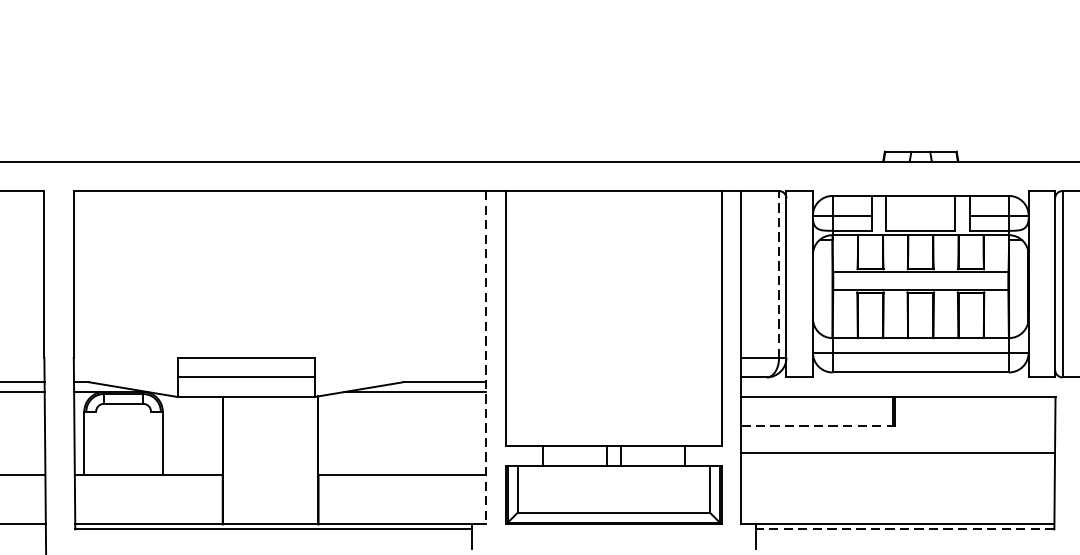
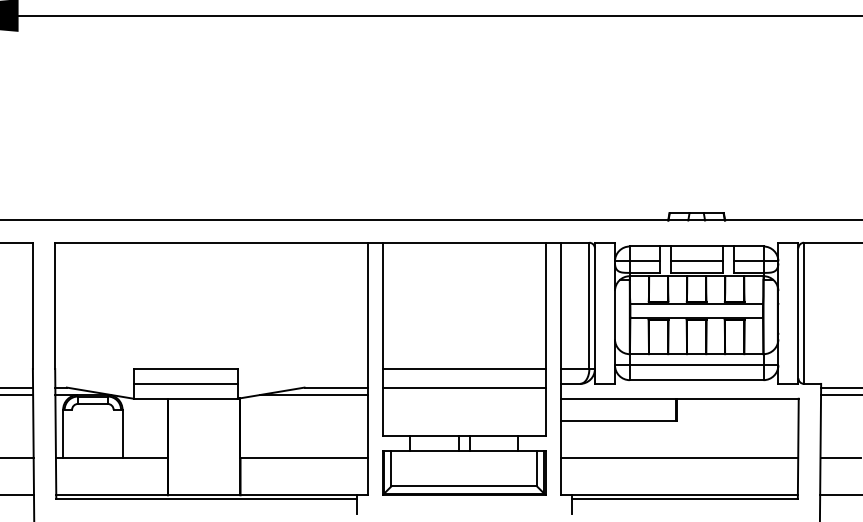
line: (920, 215) -> (696, 261), added
line: (779, 273) -> (589, 305), dashed -> solid
line: (486, 358) -> (367, 369), dashed -> solid
line: (612, 358) -> (463, 369), added
line: (612, 382) -> (463, 387), added
line: (817, 427) -> (618, 421), dashed -> solid
line: (898, 453) -> (679, 458), moved
line: (904, 530) -> (684, 499), dashed -> solid

